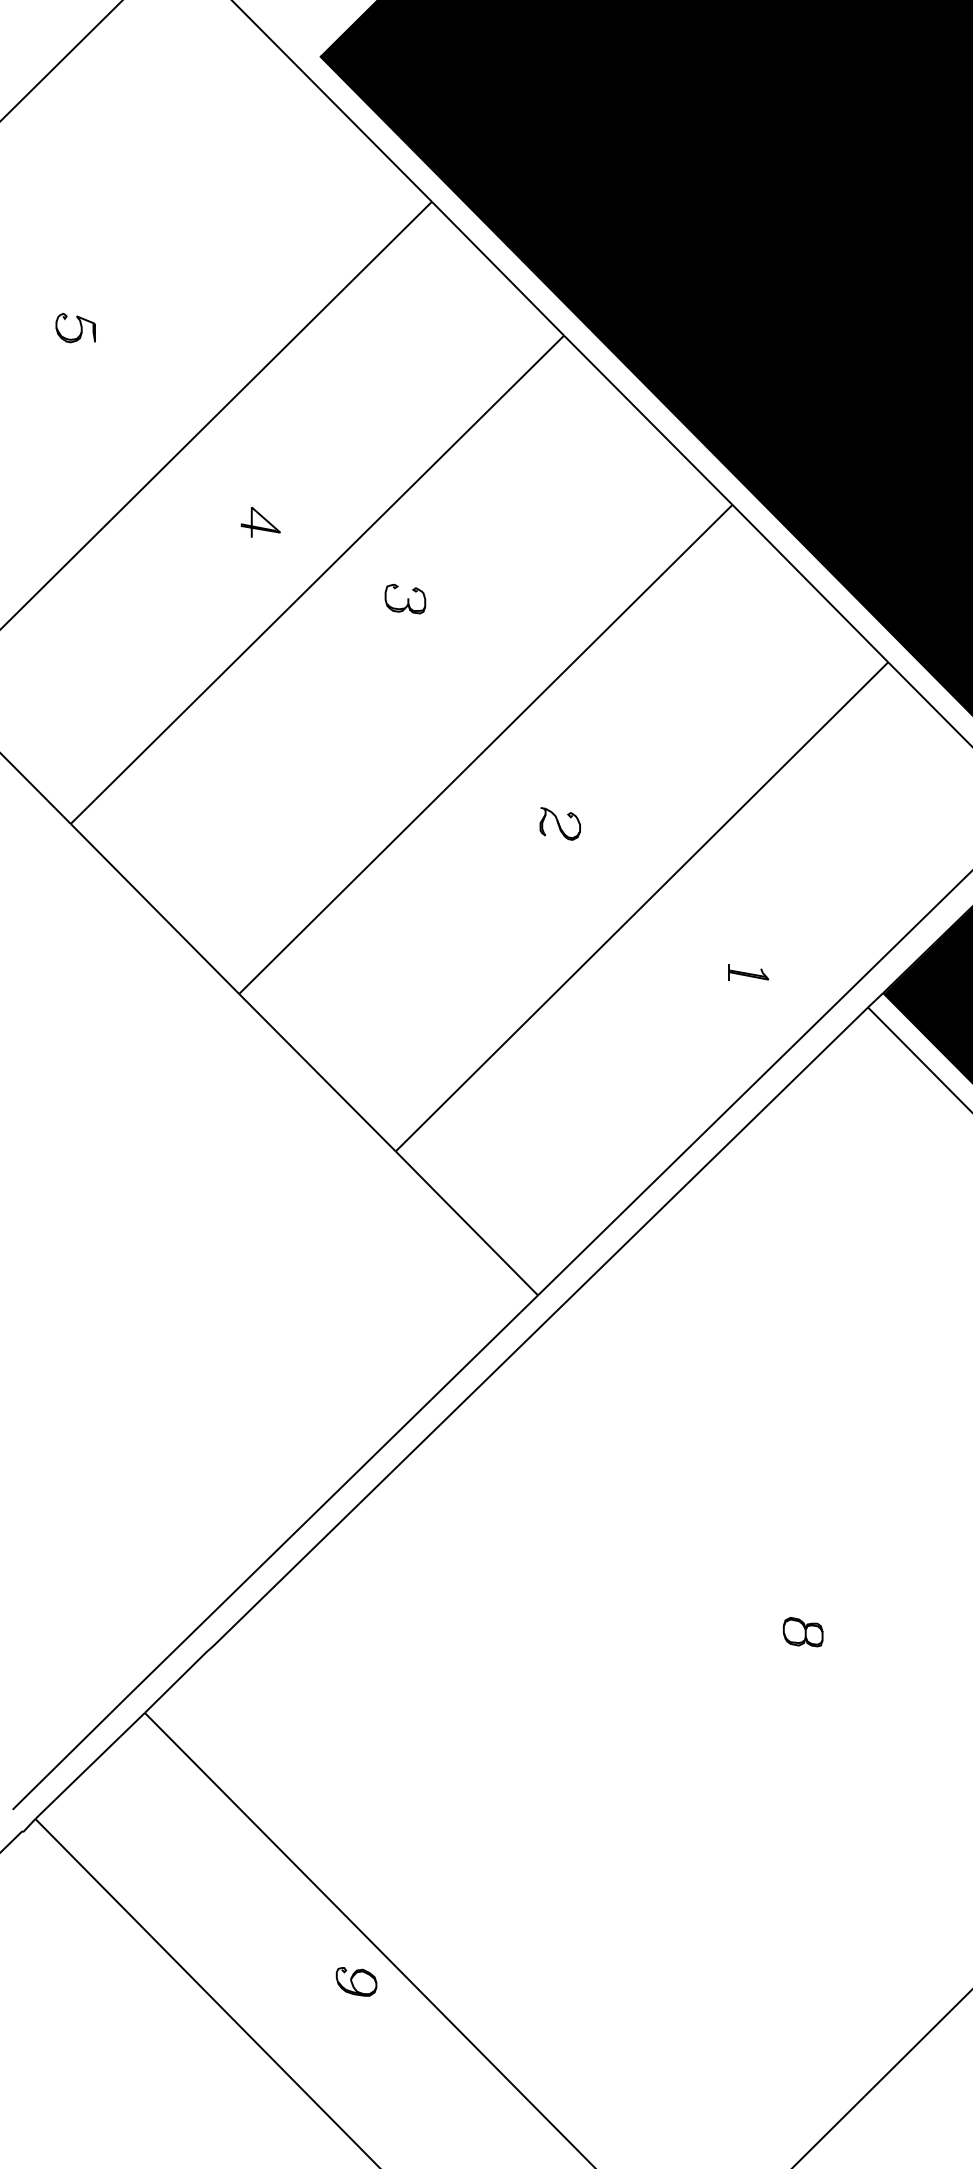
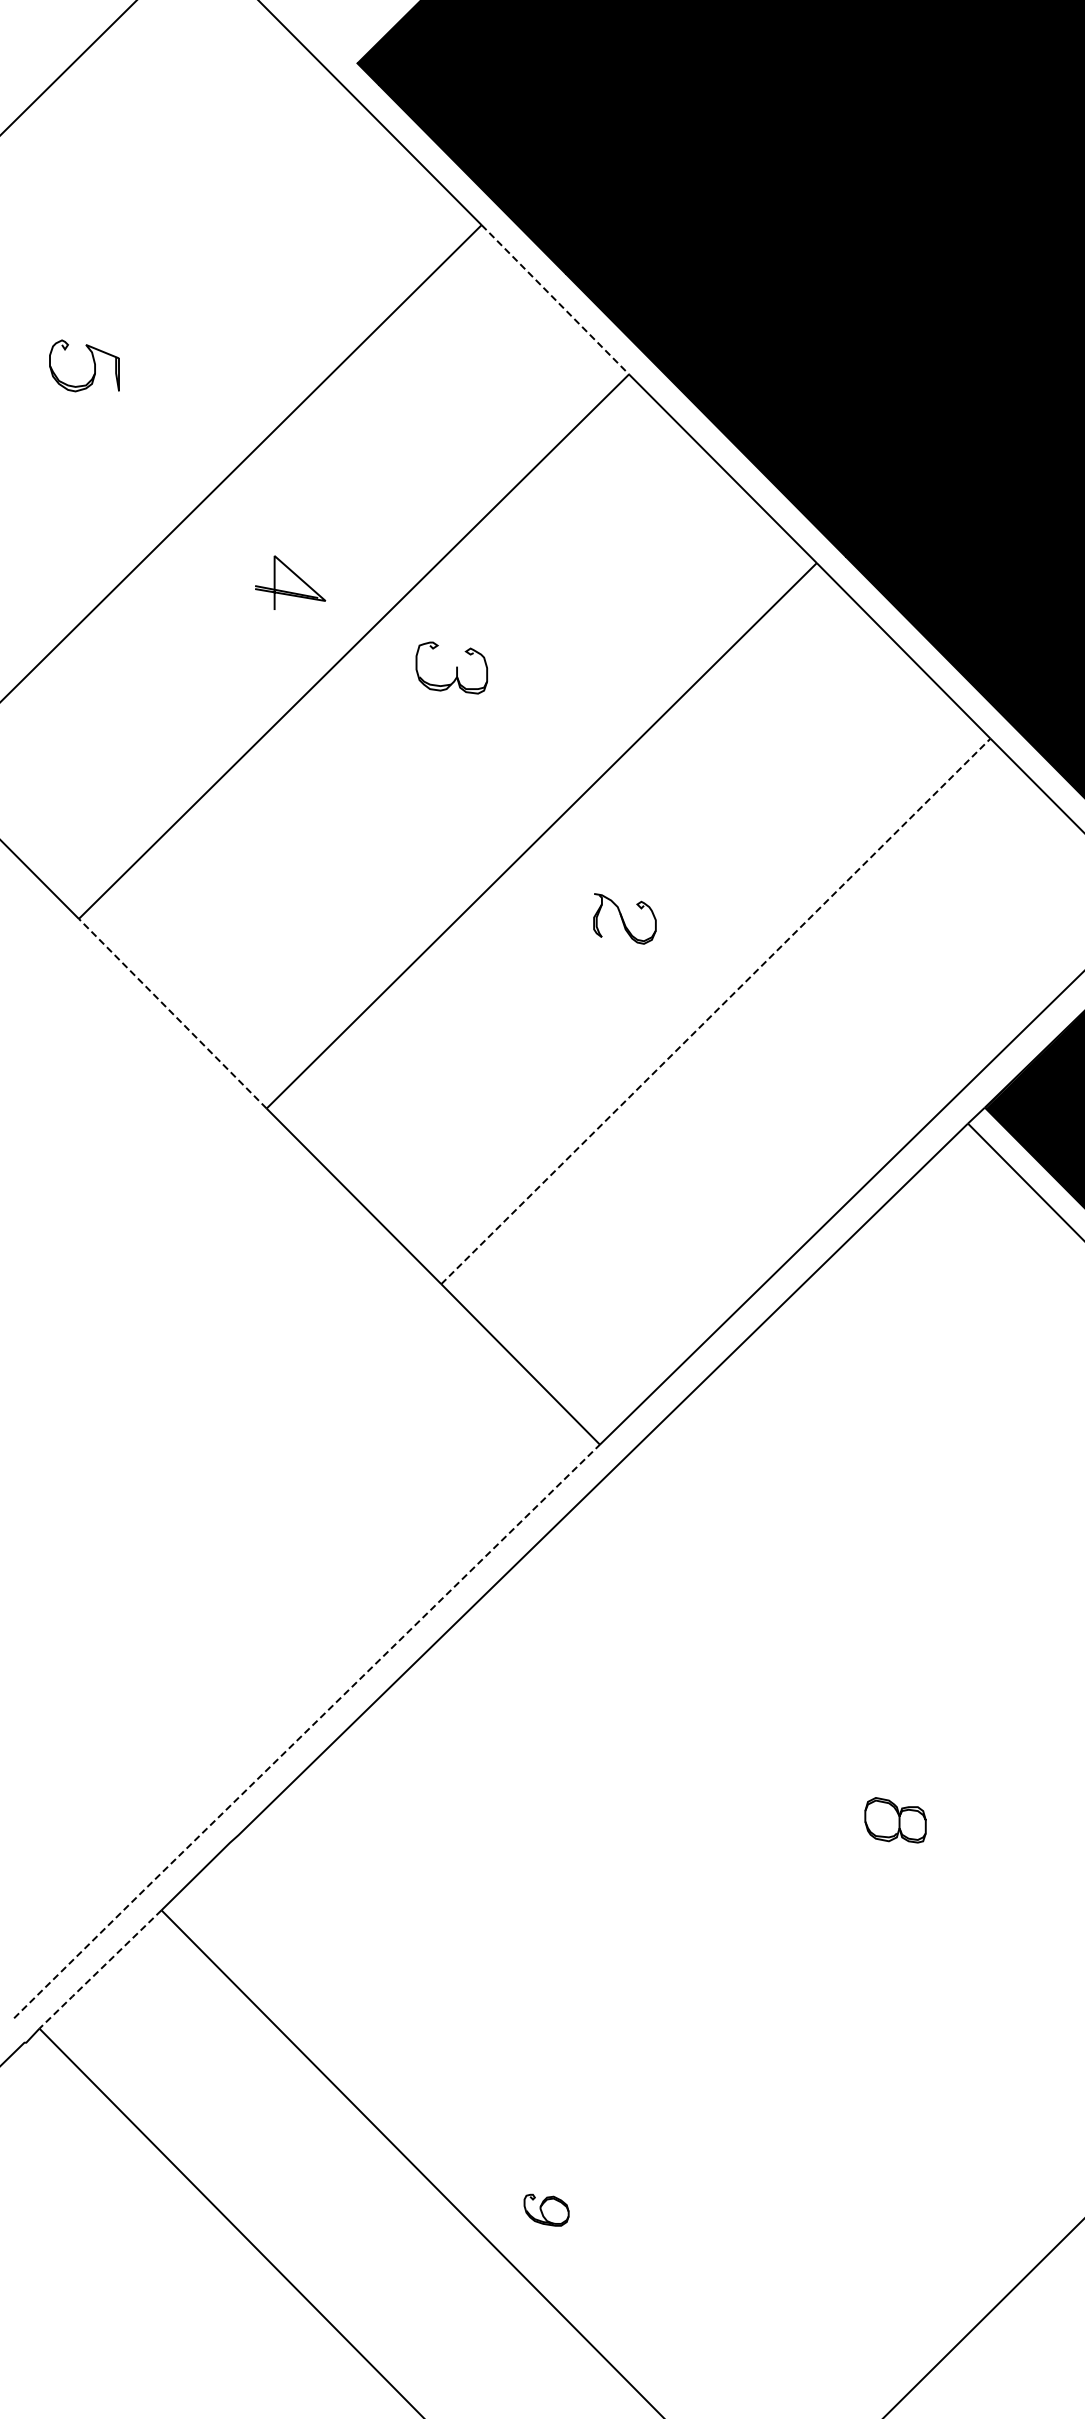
line: (498, 268) -> (555, 299), solid -> dashed
part: (75, 327) -> (84, 365), size x1.6
part: (260, 522) -> (290, 582), size x1.6
part: (405, 599) -> (452, 668), size x1.6
part: (560, 823) -> (624, 918), size x1.4
line: (642, 906) -> (716, 1011), solid -> dashed
line: (154, 908) -> (172, 1013), solid -> dashed
part: (748, 972) -> (834, 1084), removed
line: (274, 1552) -> (306, 1731), solid -> dashed
part: (803, 1631) -> (895, 1819), size x1.4
line: (90, 1765) -> (100, 1969), solid -> dashed
part: (356, 1981) -> (546, 2209), moved

